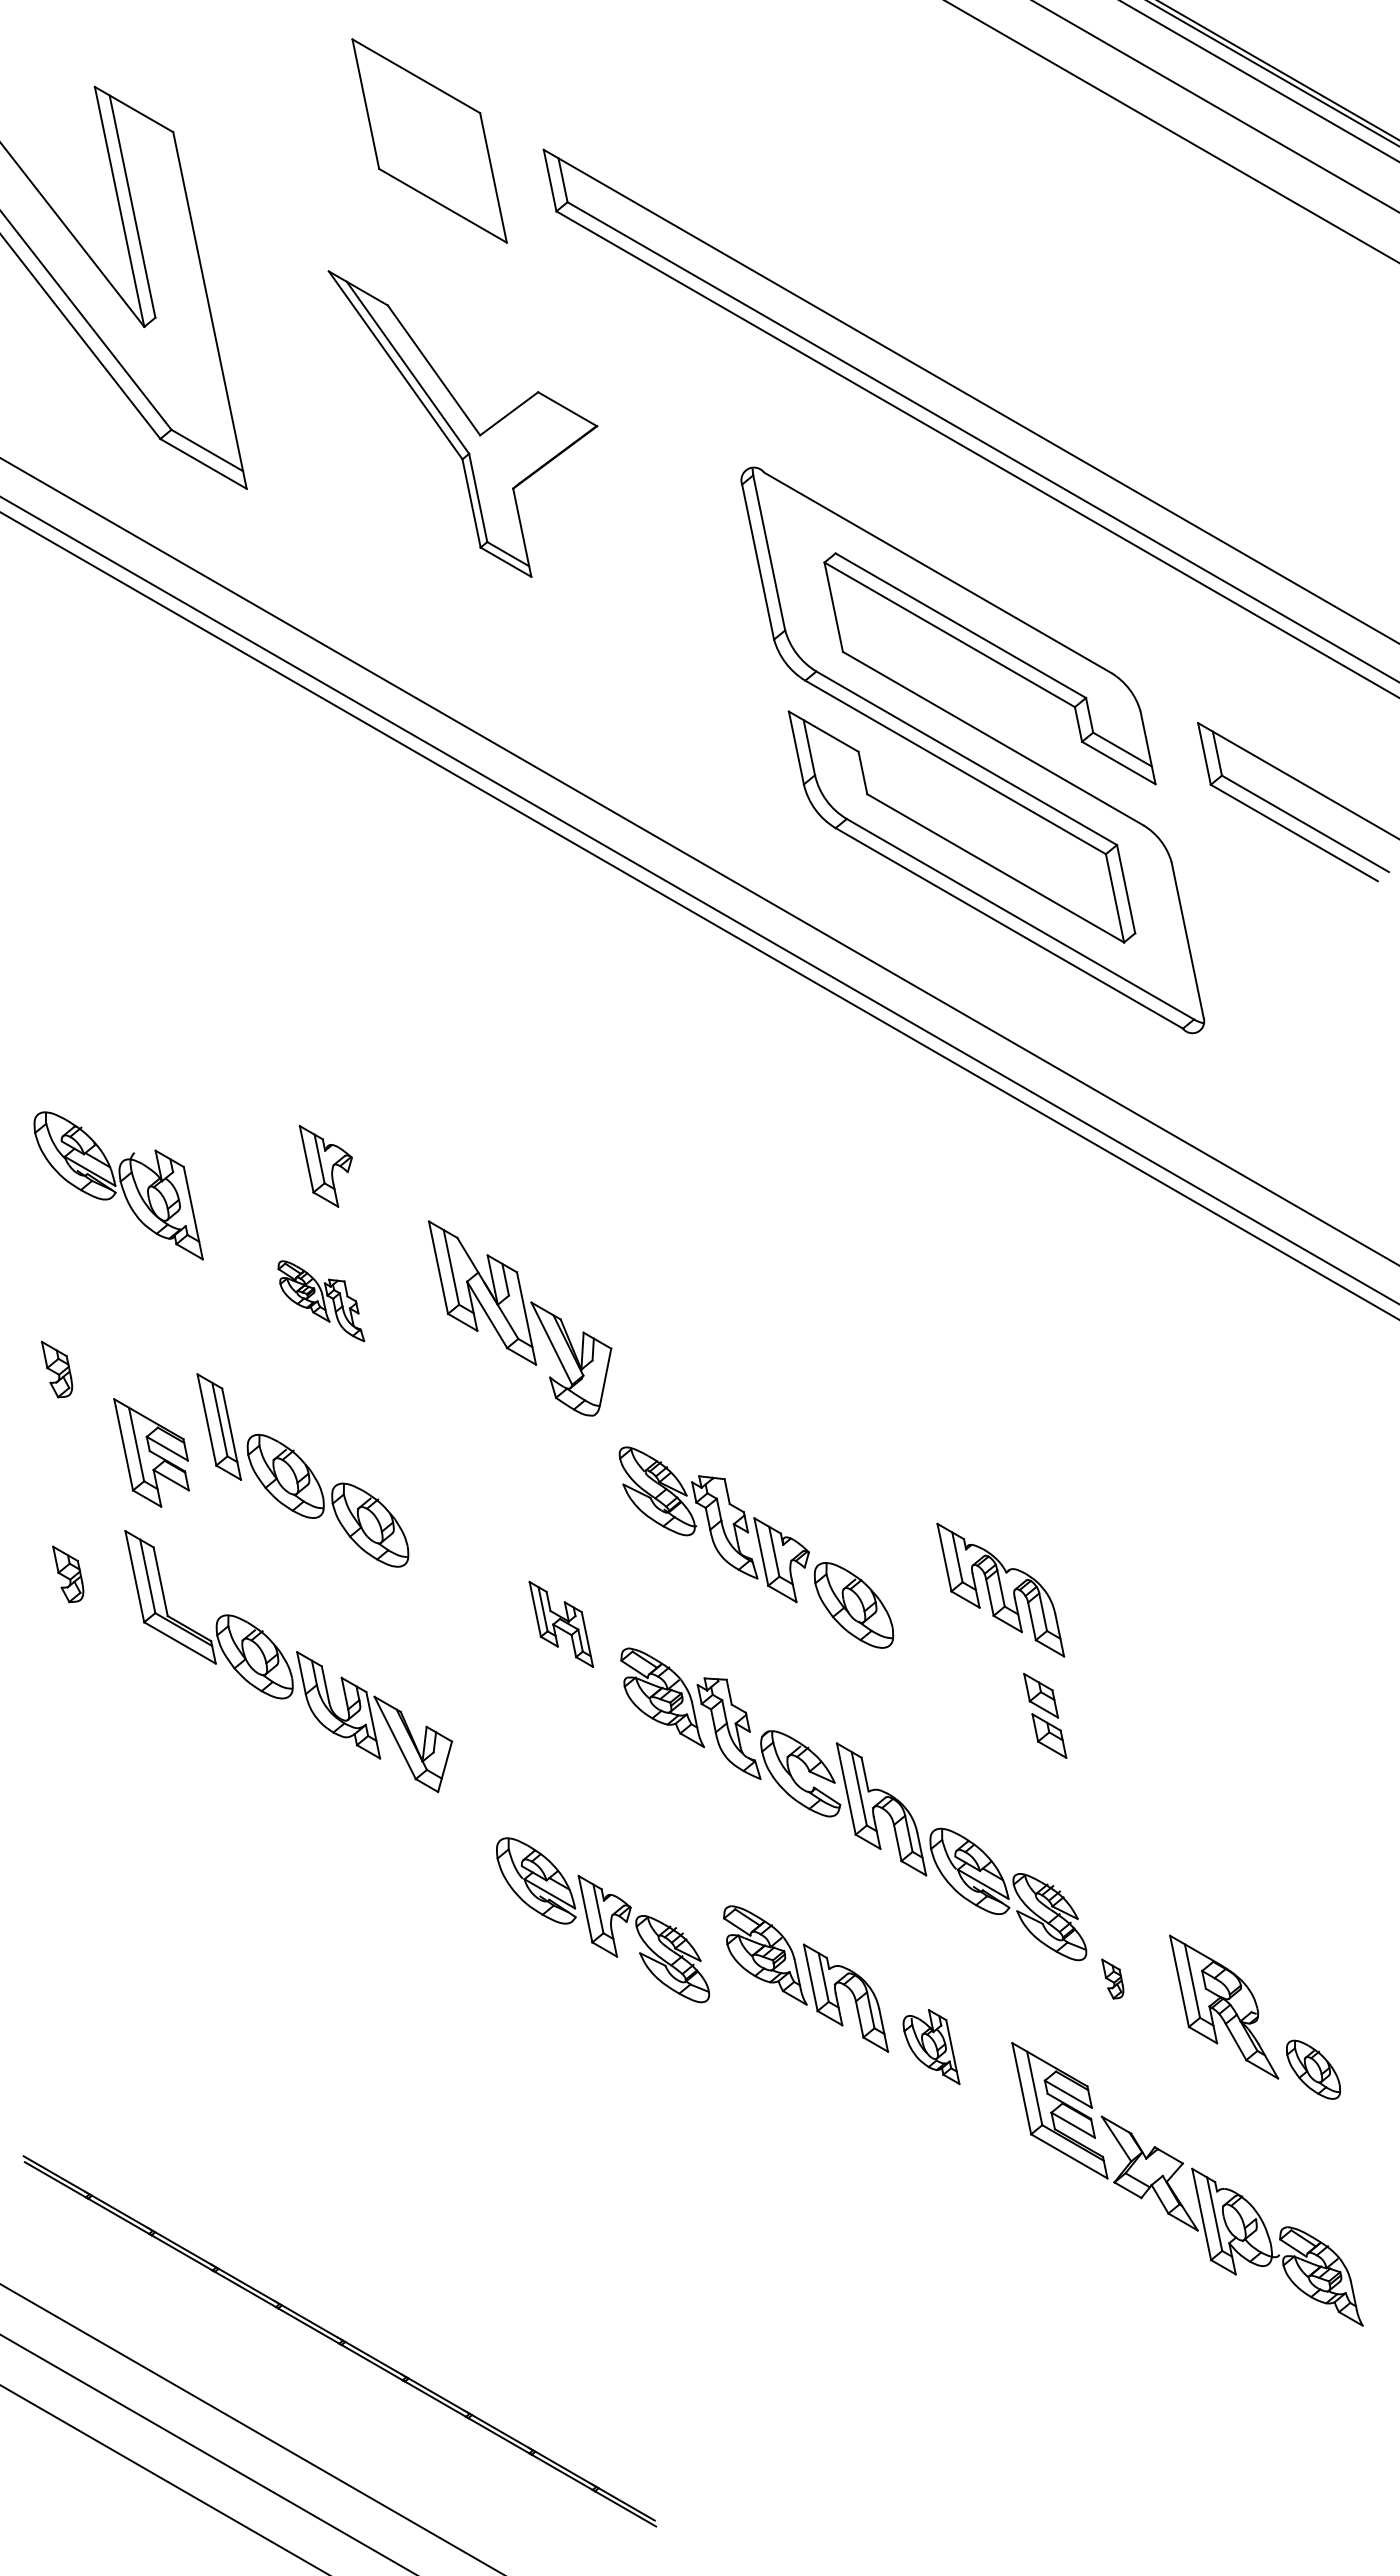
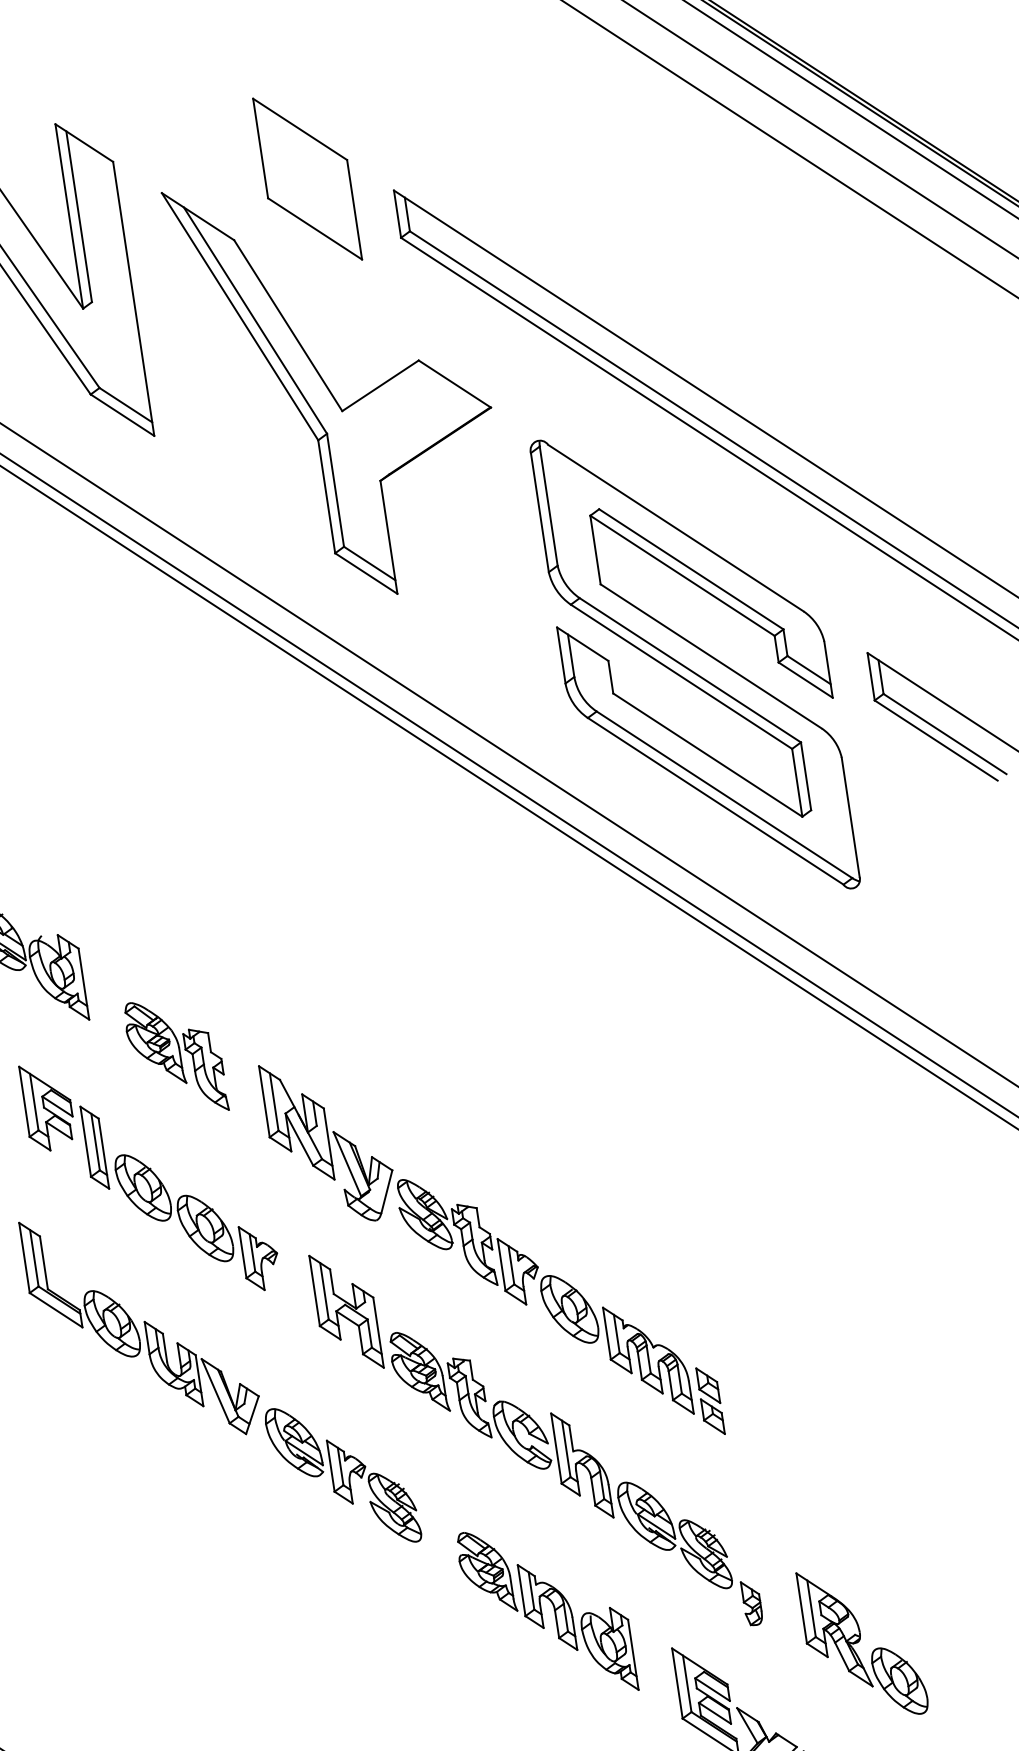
part: (462, 423) -> (320, 395), size x1.67
part: (325, 1166) -> (256, 1258), moved
part: (321, 1300) -> (177, 1055), size x1.67
part: (519, 1318) -> (323, 1143), moved
part: (151, 1452) -> (45, 1108), moved
part: (1000, 1589) -> (648, 1360), moved
part: (561, 1624) -> (346, 1311), size x1.67
part: (602, 1920) -> (343, 1475), moved
part: (1112, 1978) -> (750, 1603), size x1.43
part: (931, 2046) -> (610, 1647), size x1.43
part: (1313, 2069) -> (899, 1680), size x1.43

